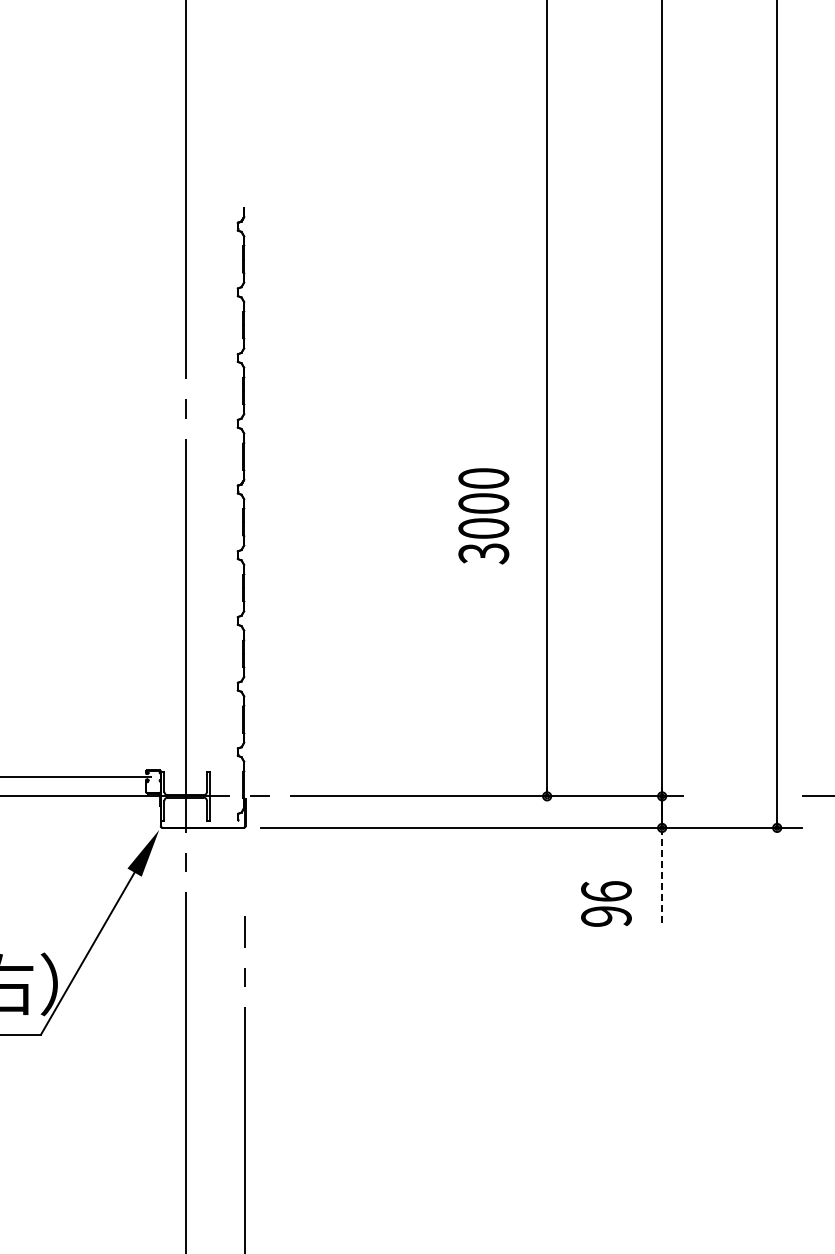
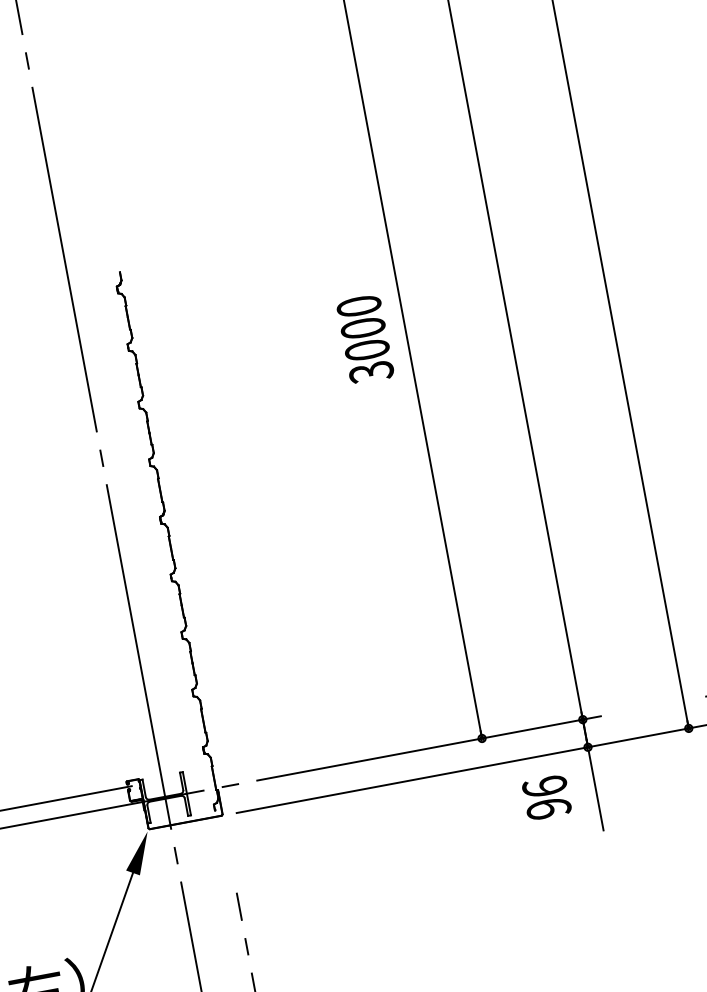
text: (483, 516) -> (365, 339), moved
line: (662, 876) -> (596, 789), dashed -> solid
text: (606, 903) -> (546, 797), moved

